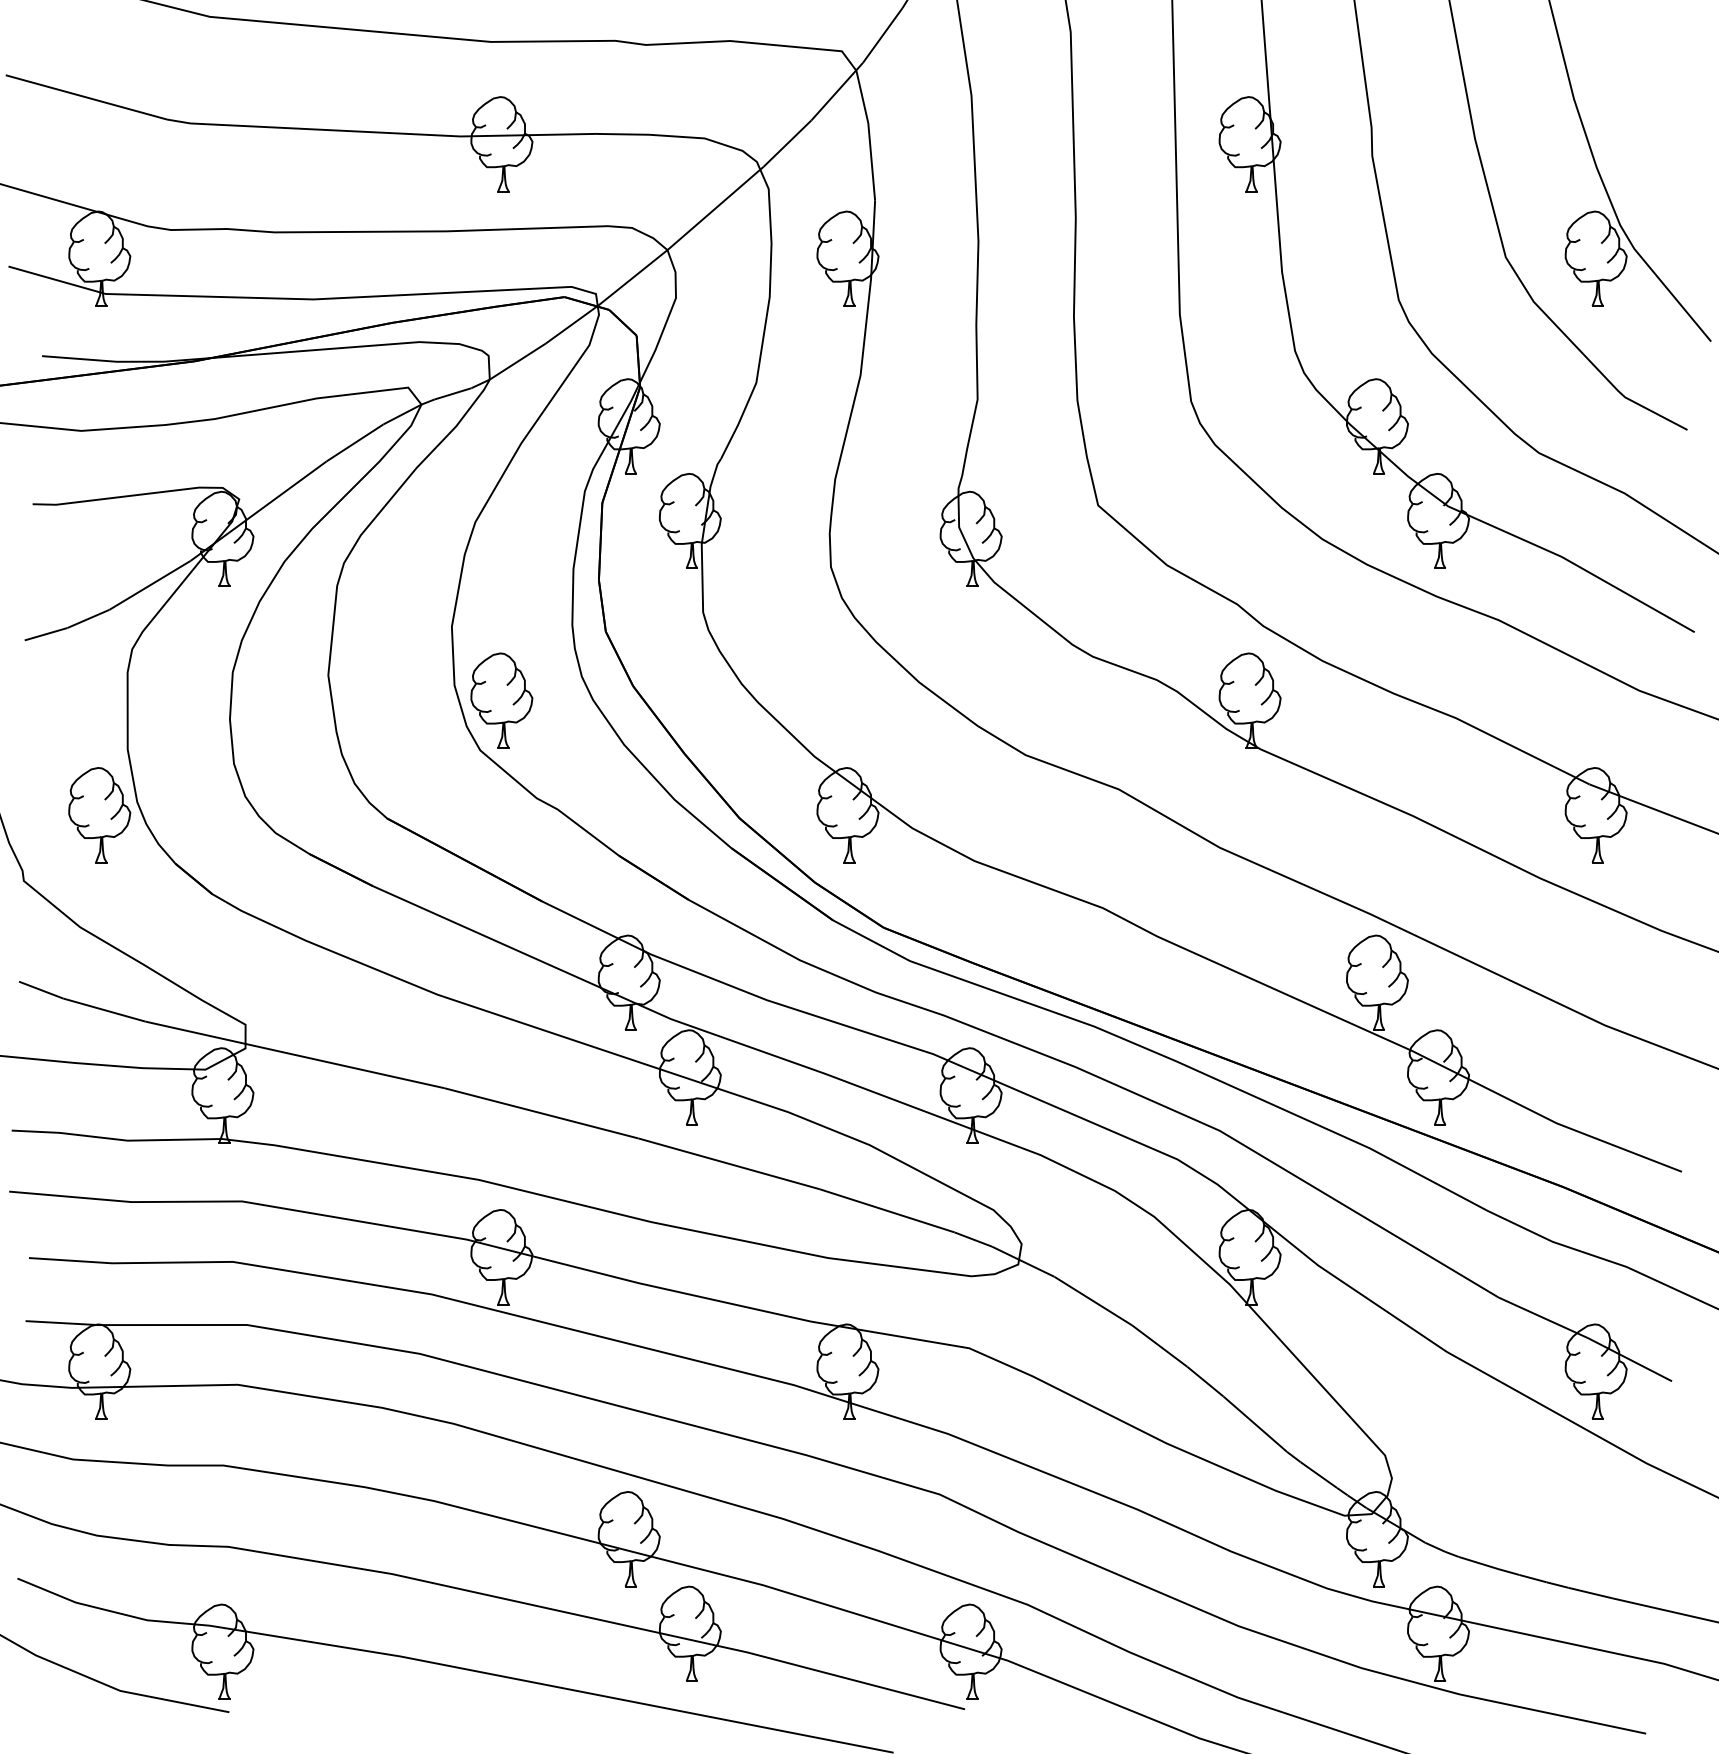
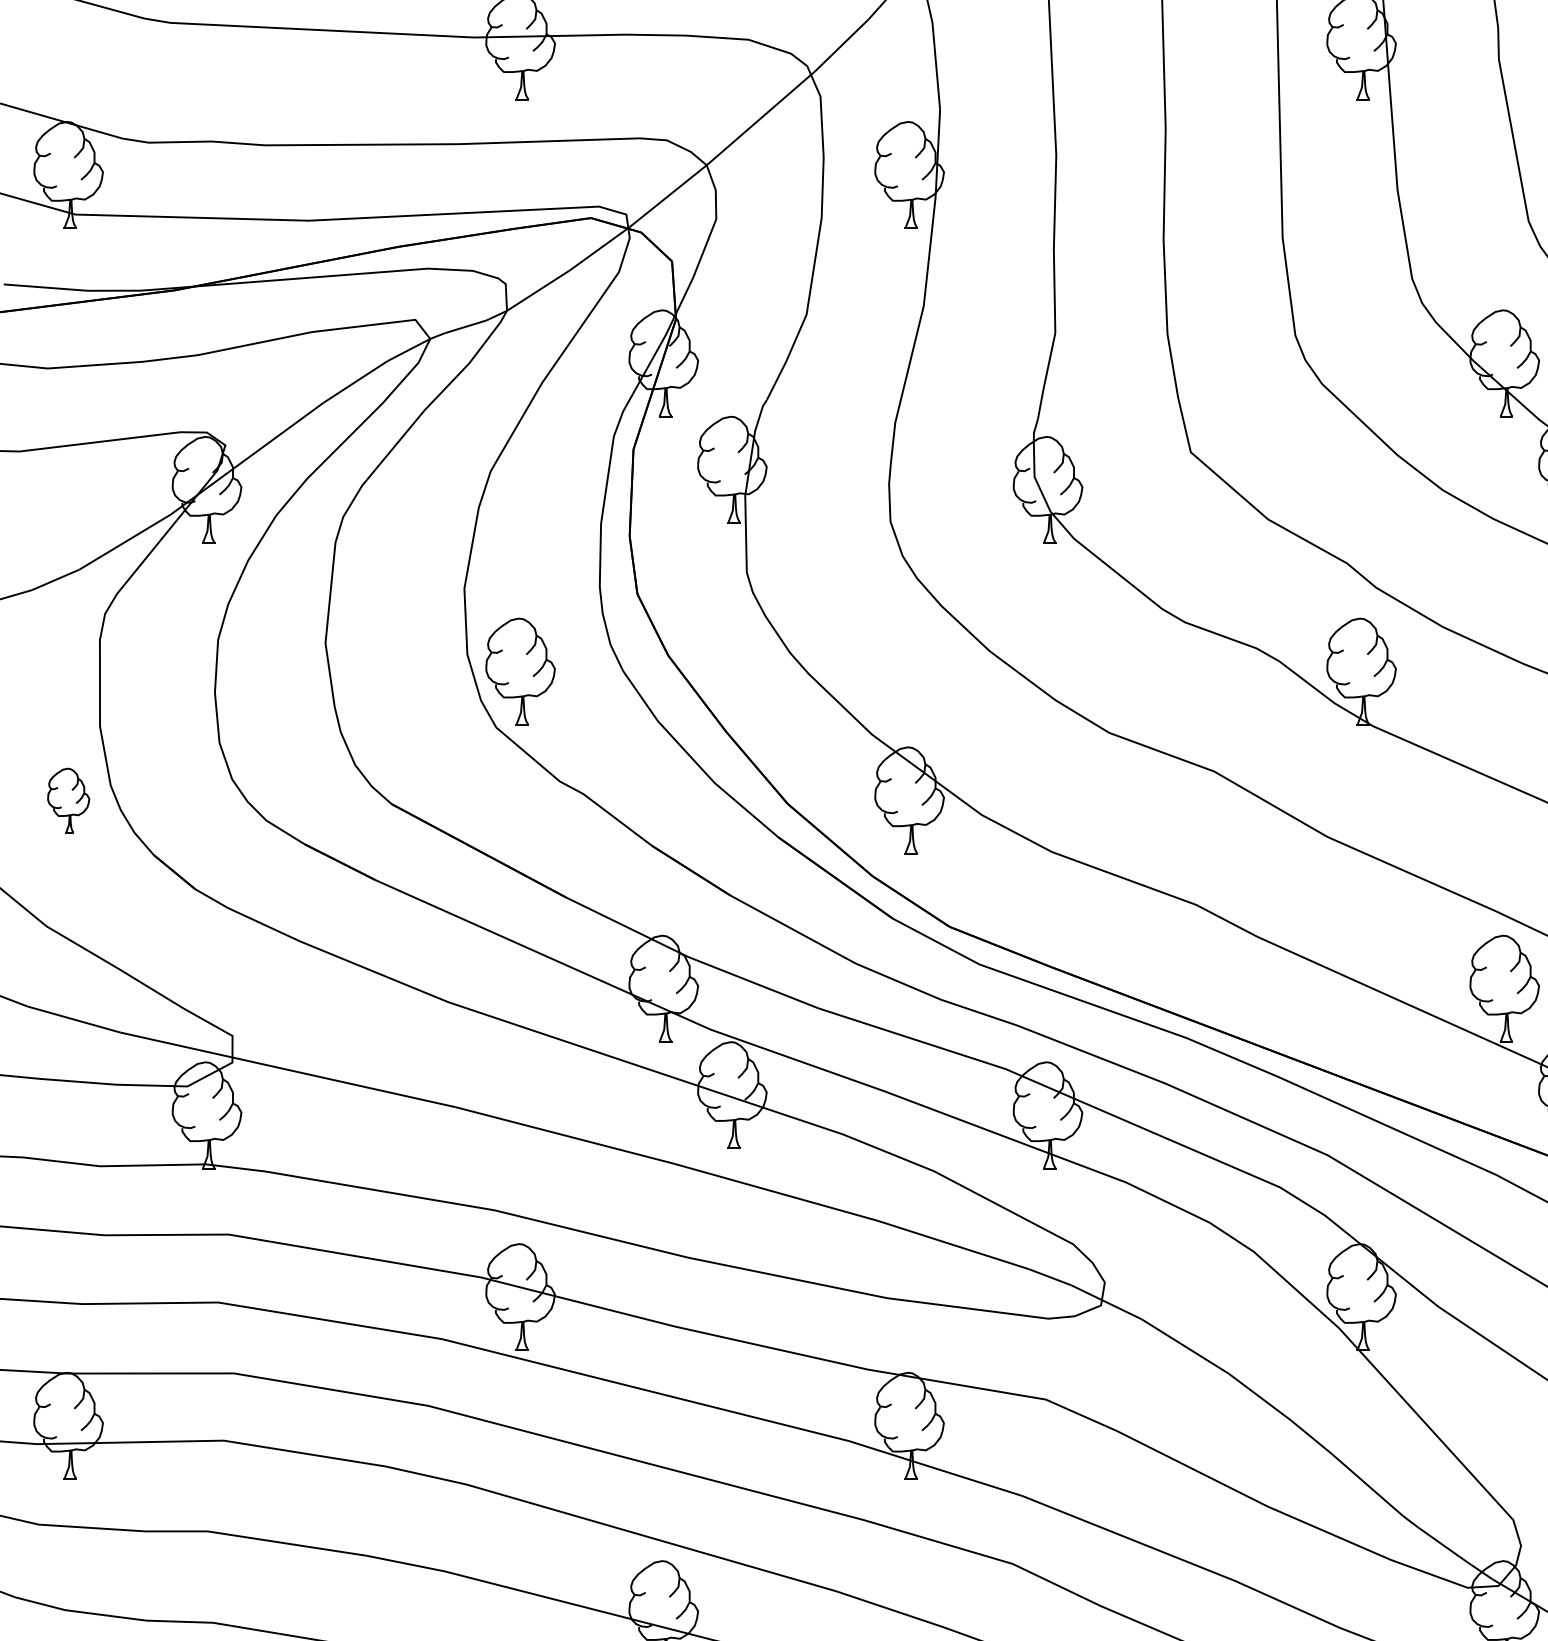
part: (99, 815) -> (68, 800), size x0.6

